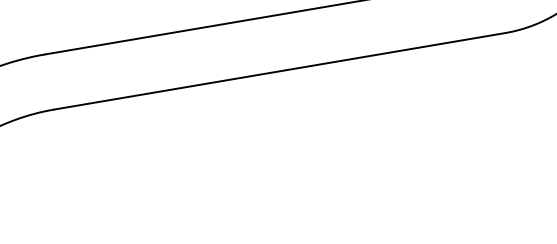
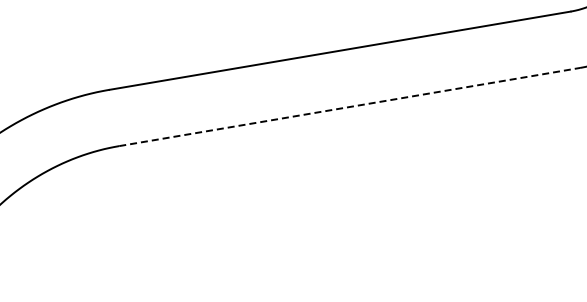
line: (279, 71) -> (349, 107), solid -> dashed

